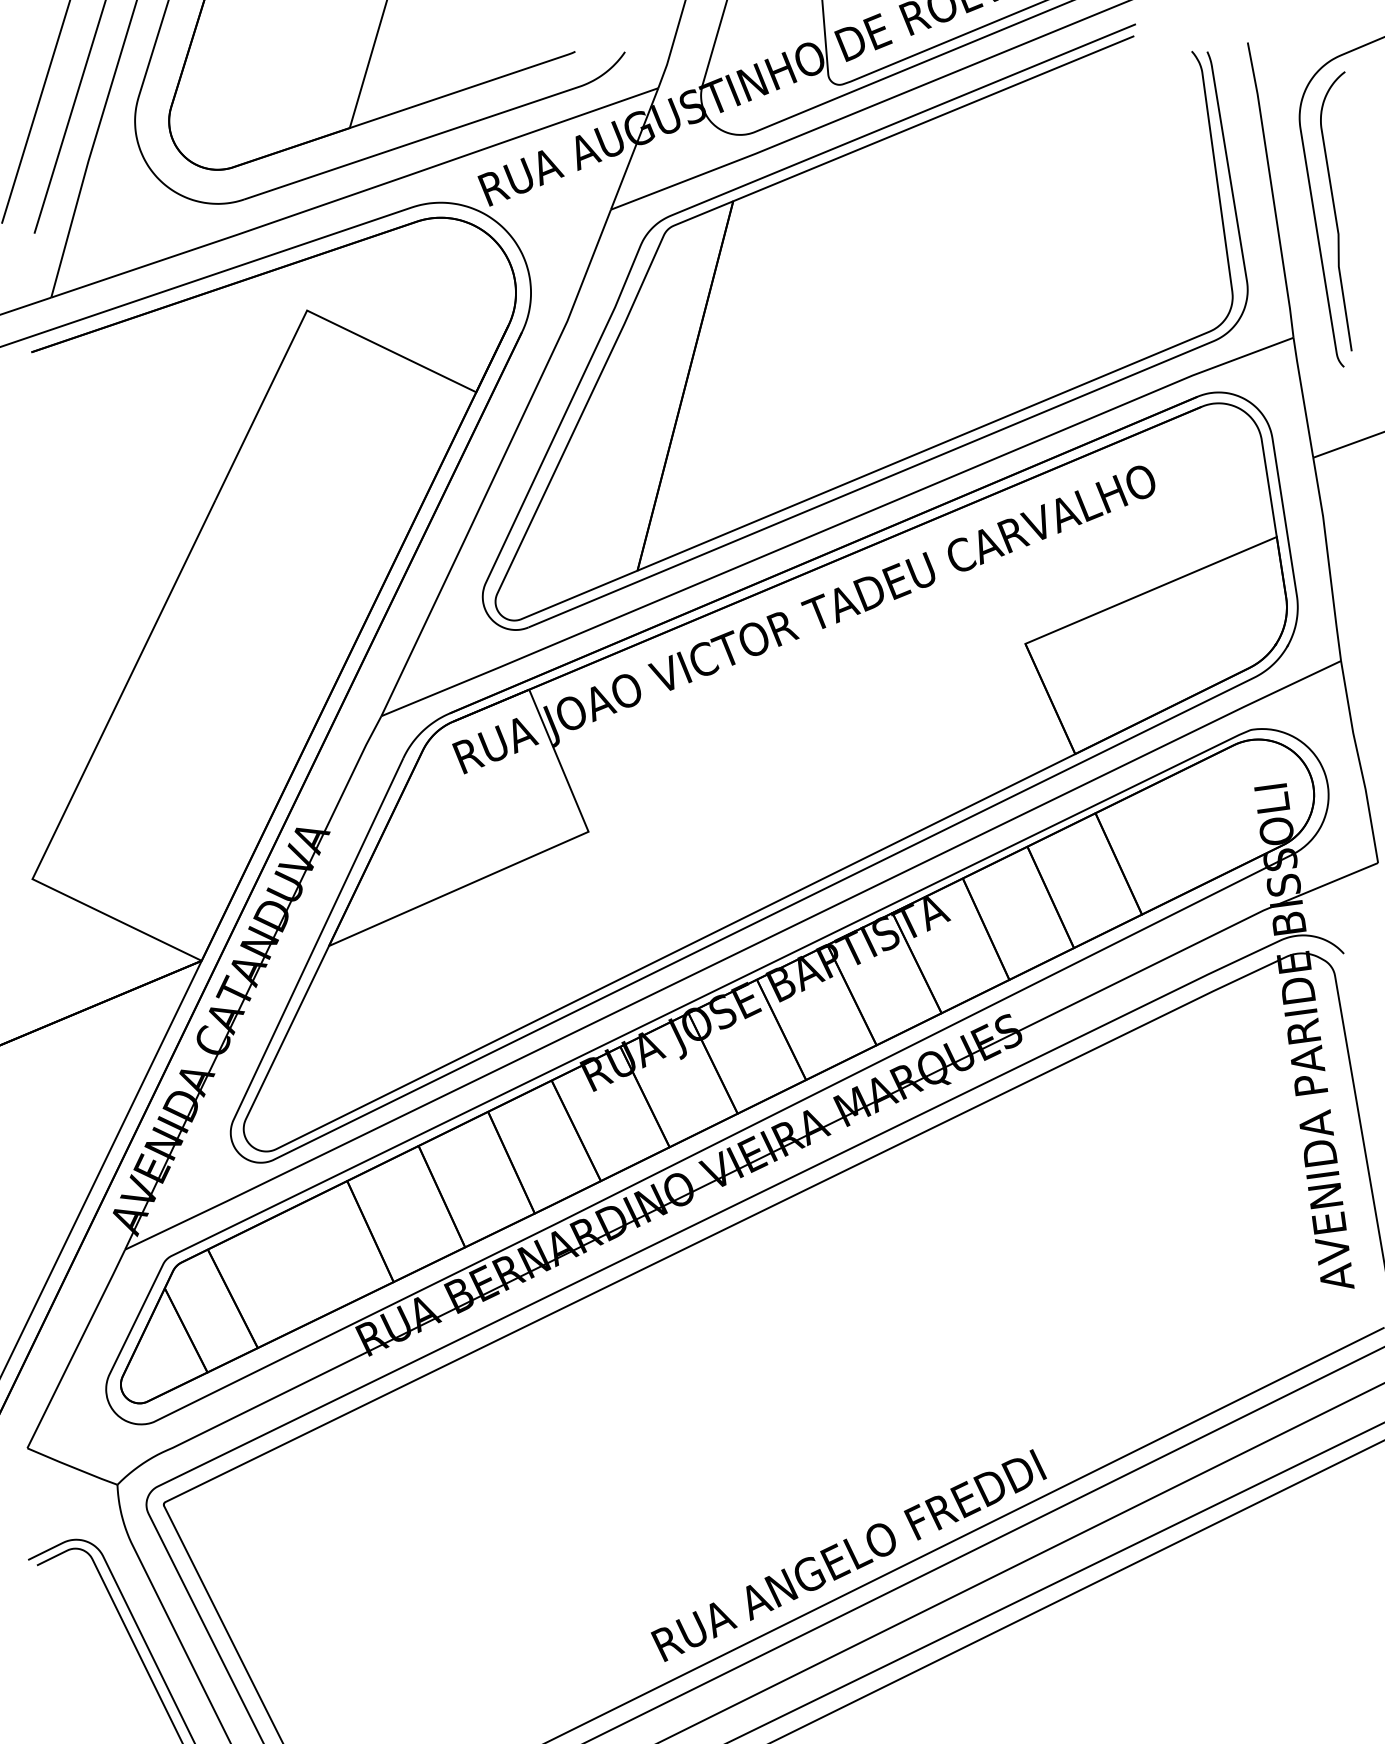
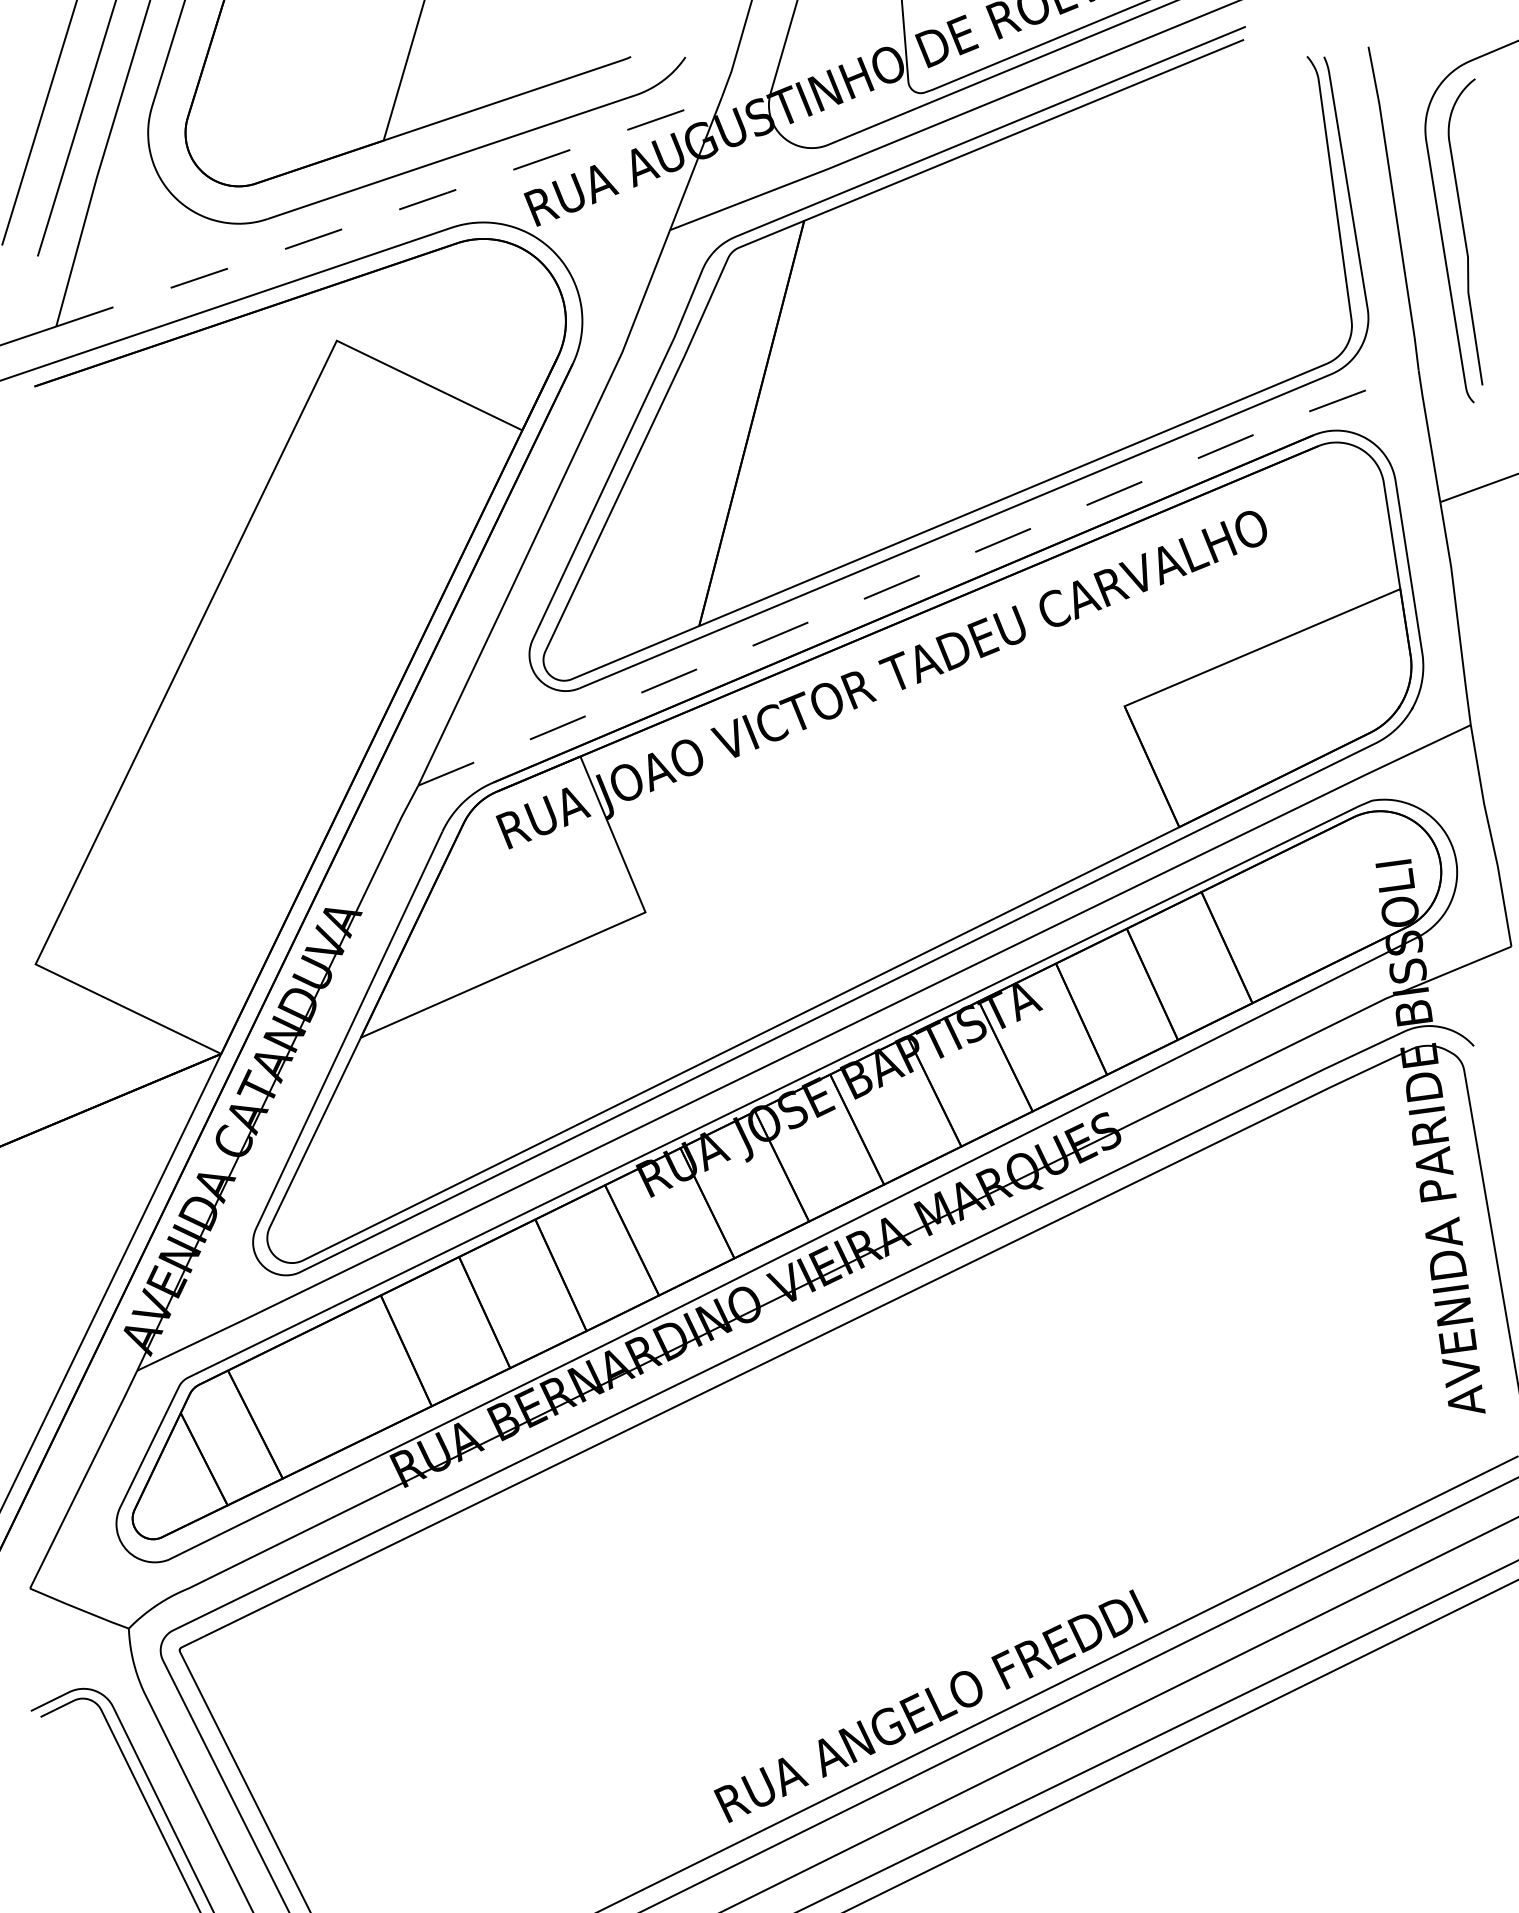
line: (355, 193) -> (389, 212), solid -> dashed
line: (837, 525) -> (918, 576), solid -> dashed

